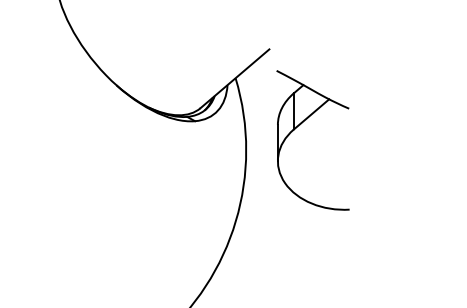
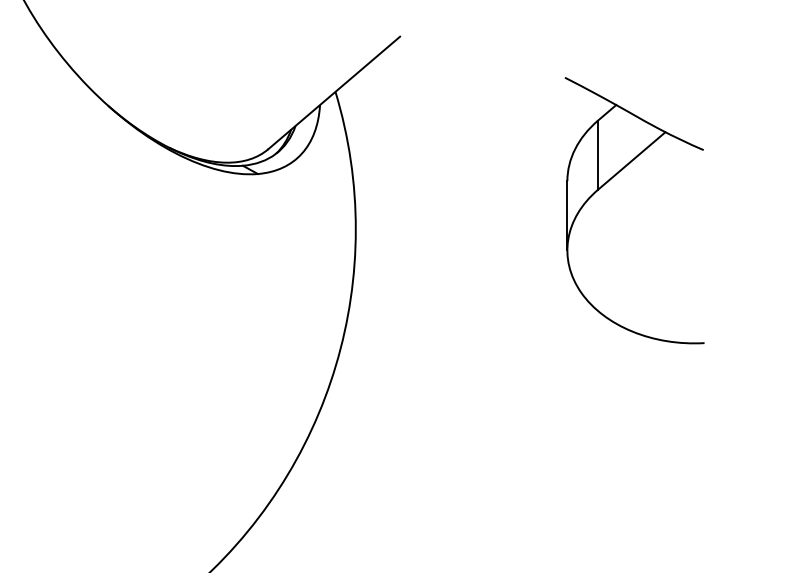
part: (300, 125) -> (610, 182), moved

